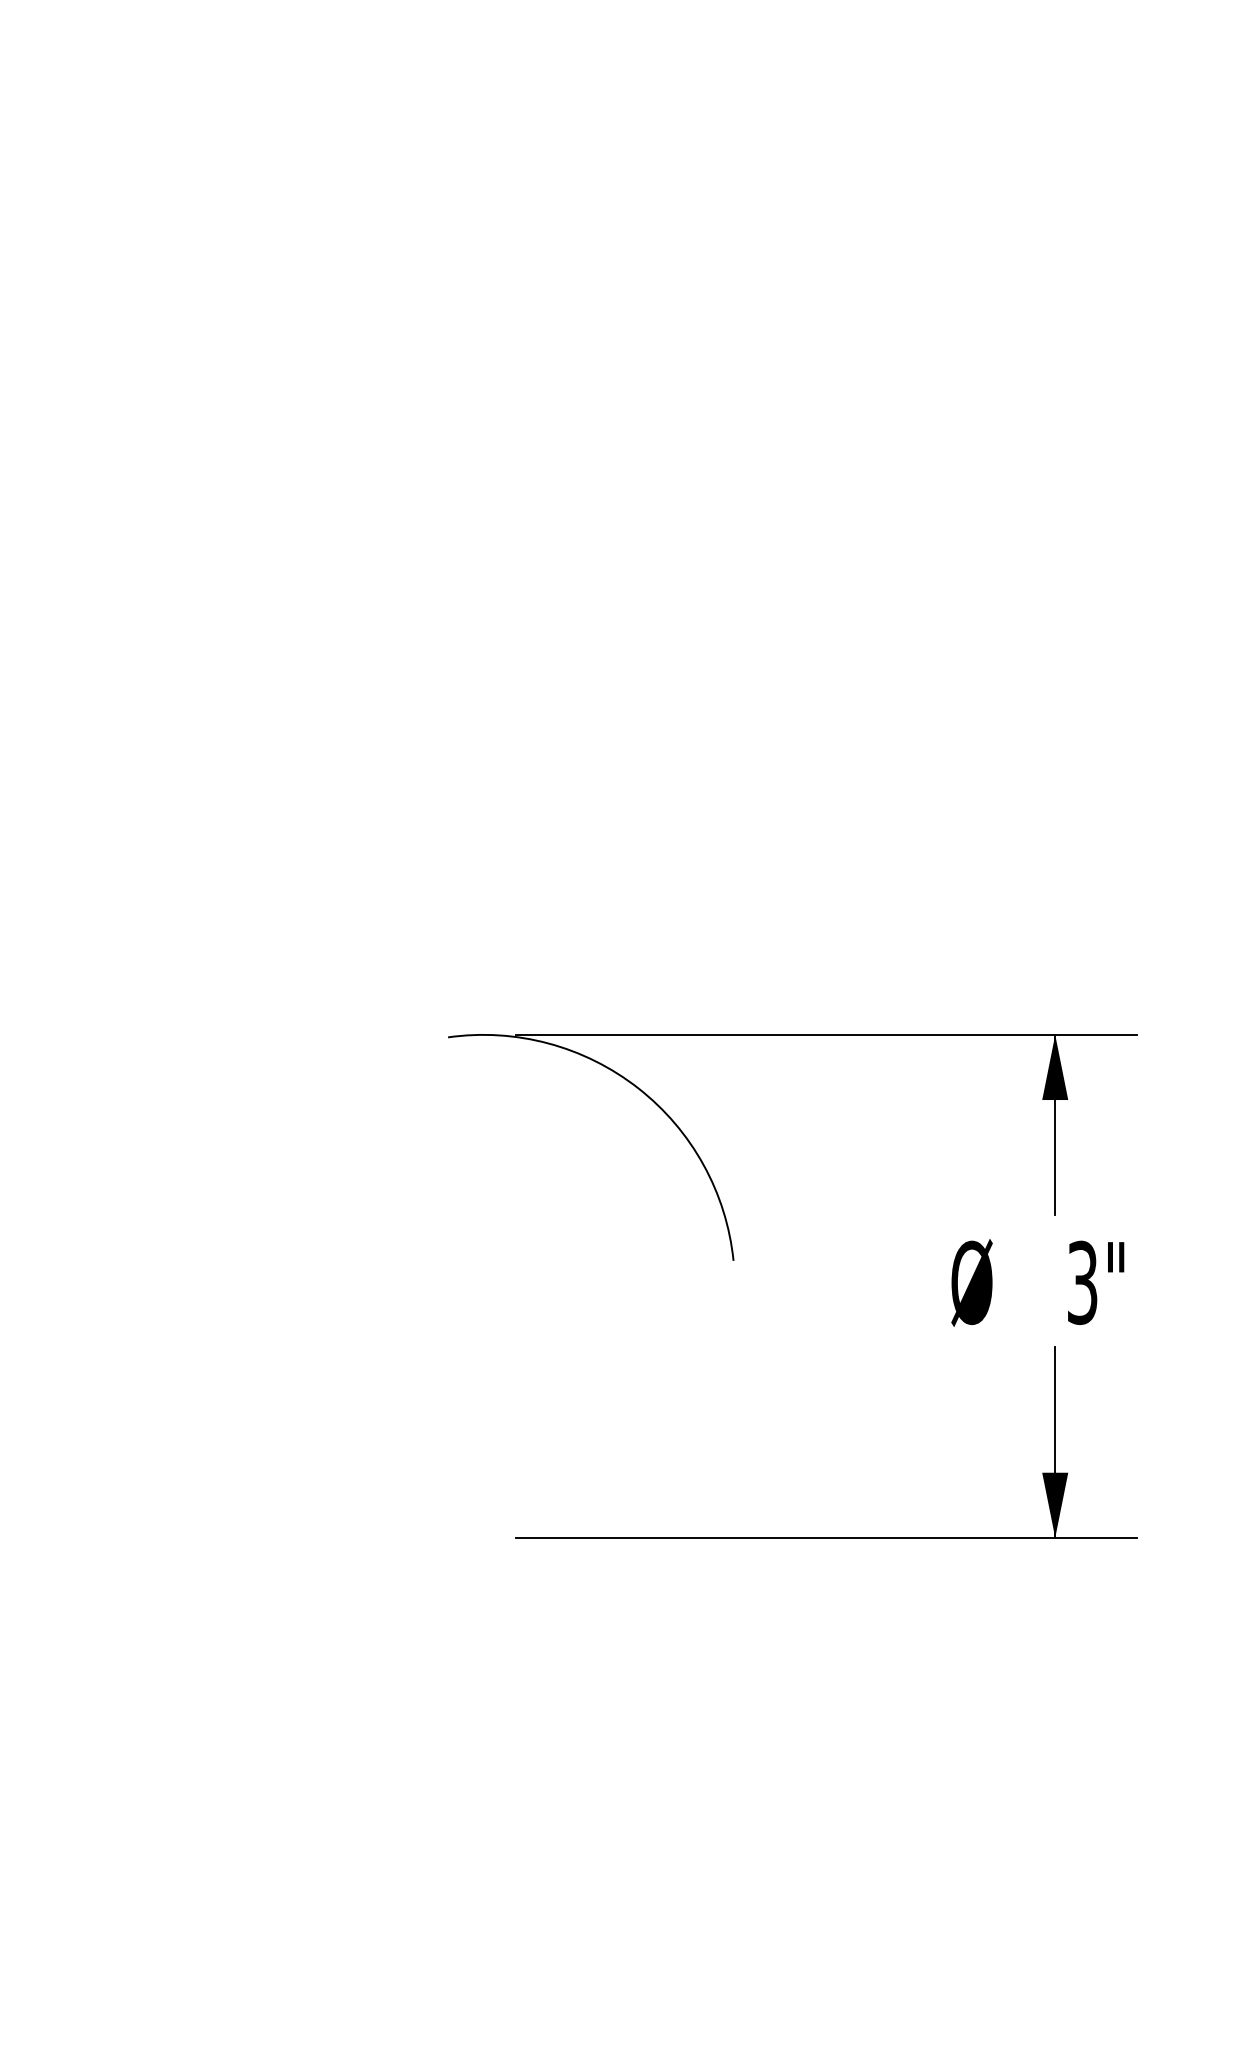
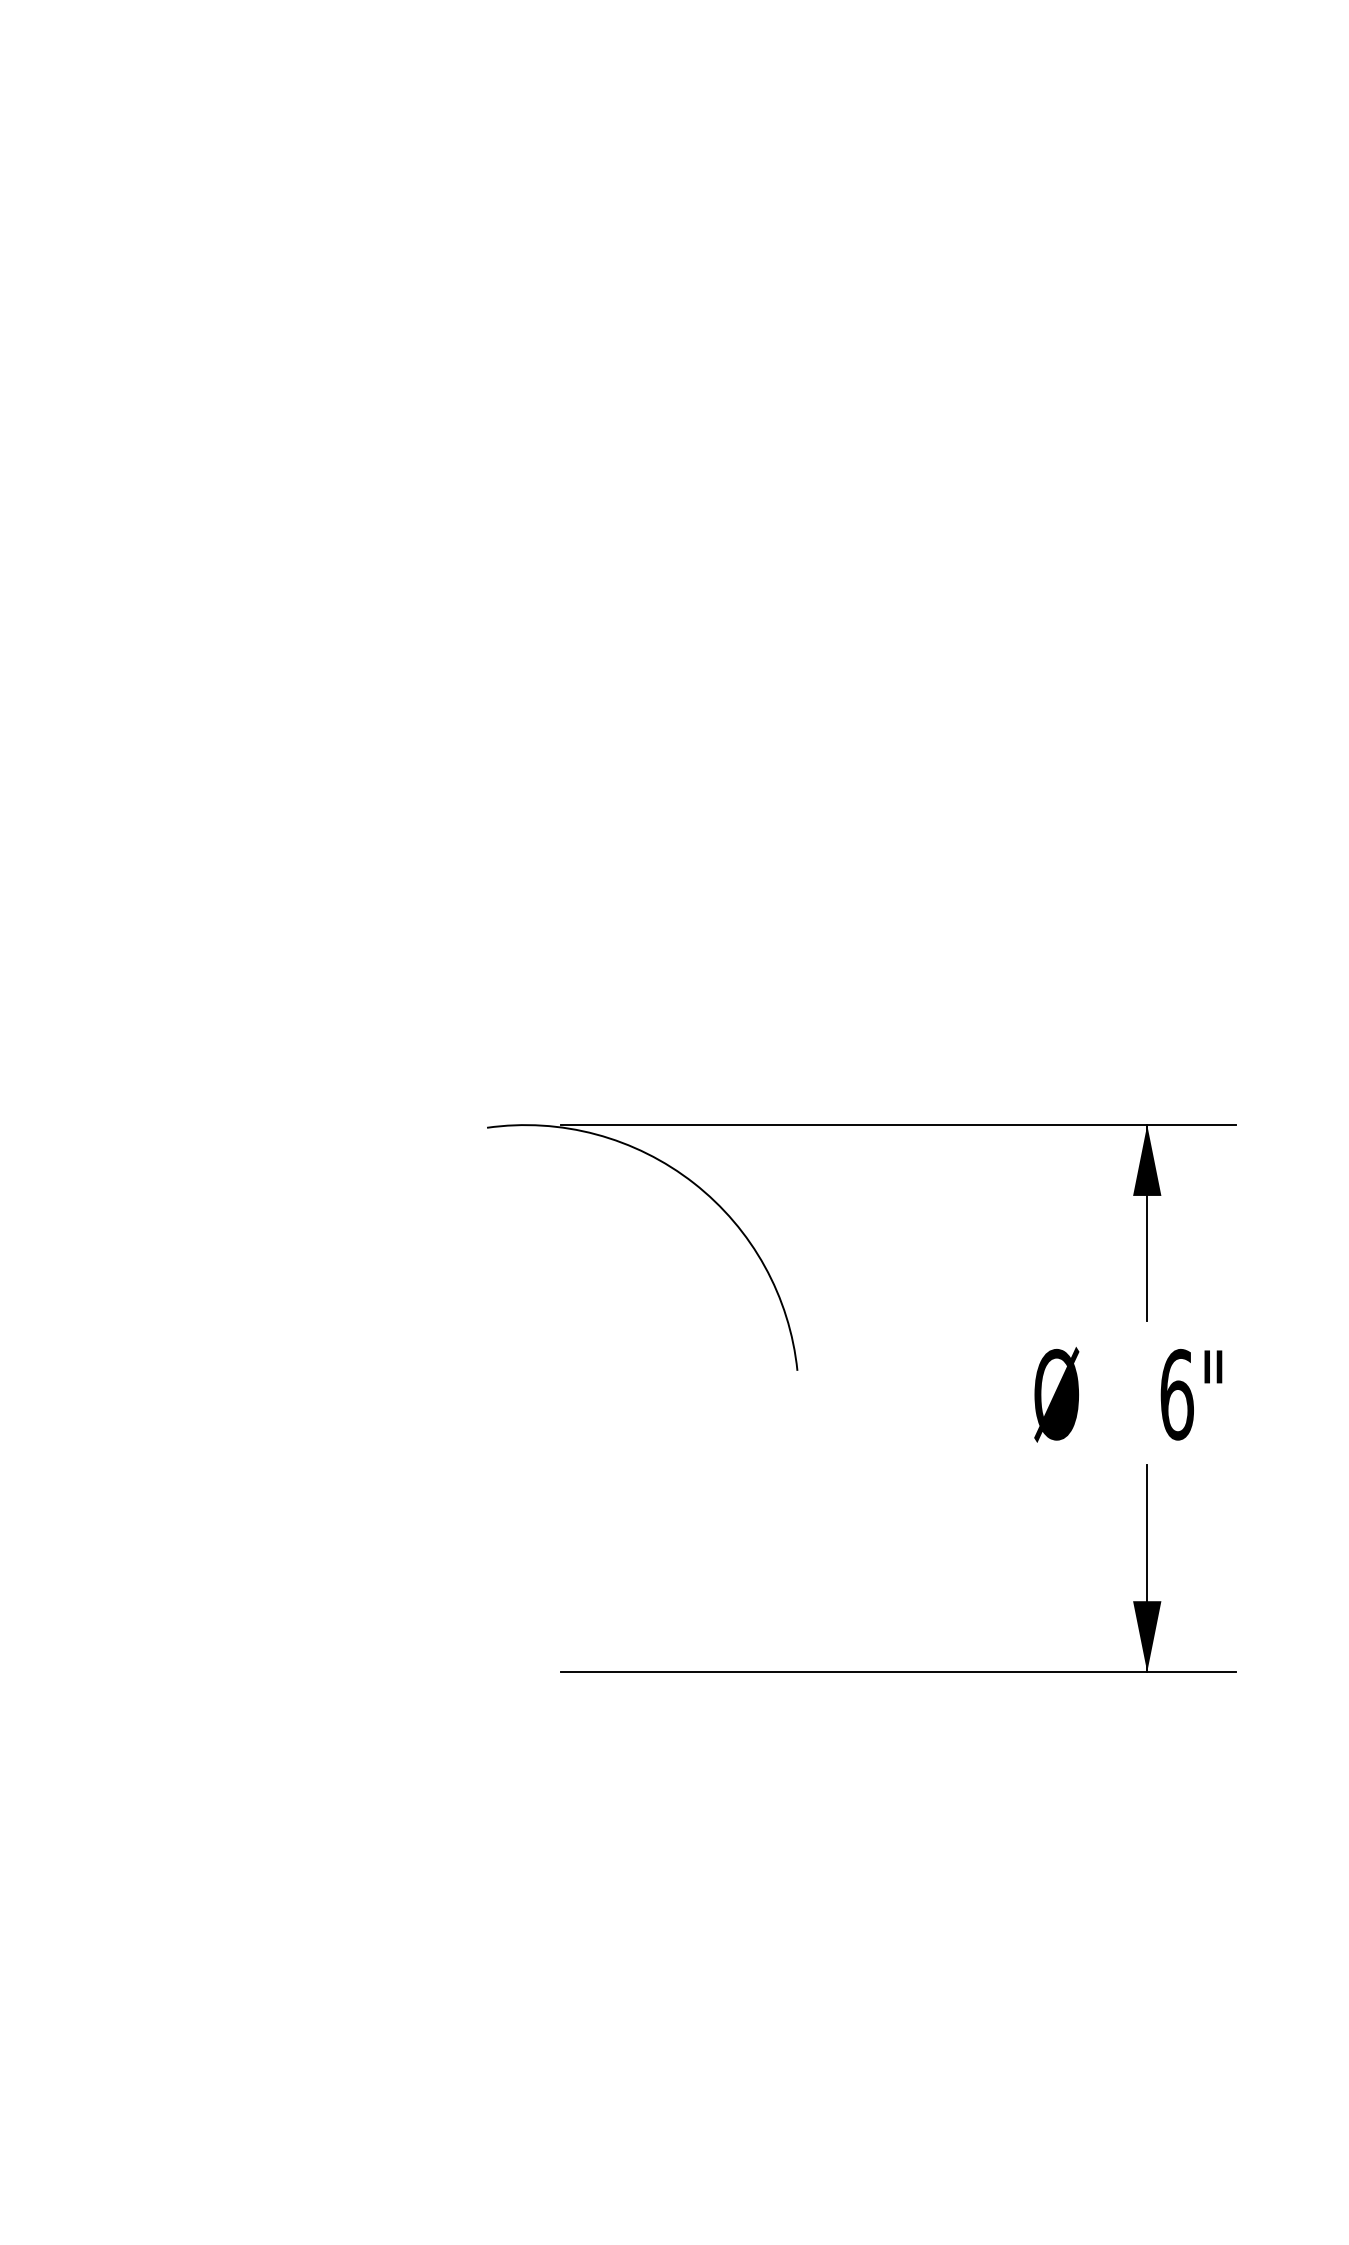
text: (1082, 1282) -> (1176, 1394), 3" -> 6"

